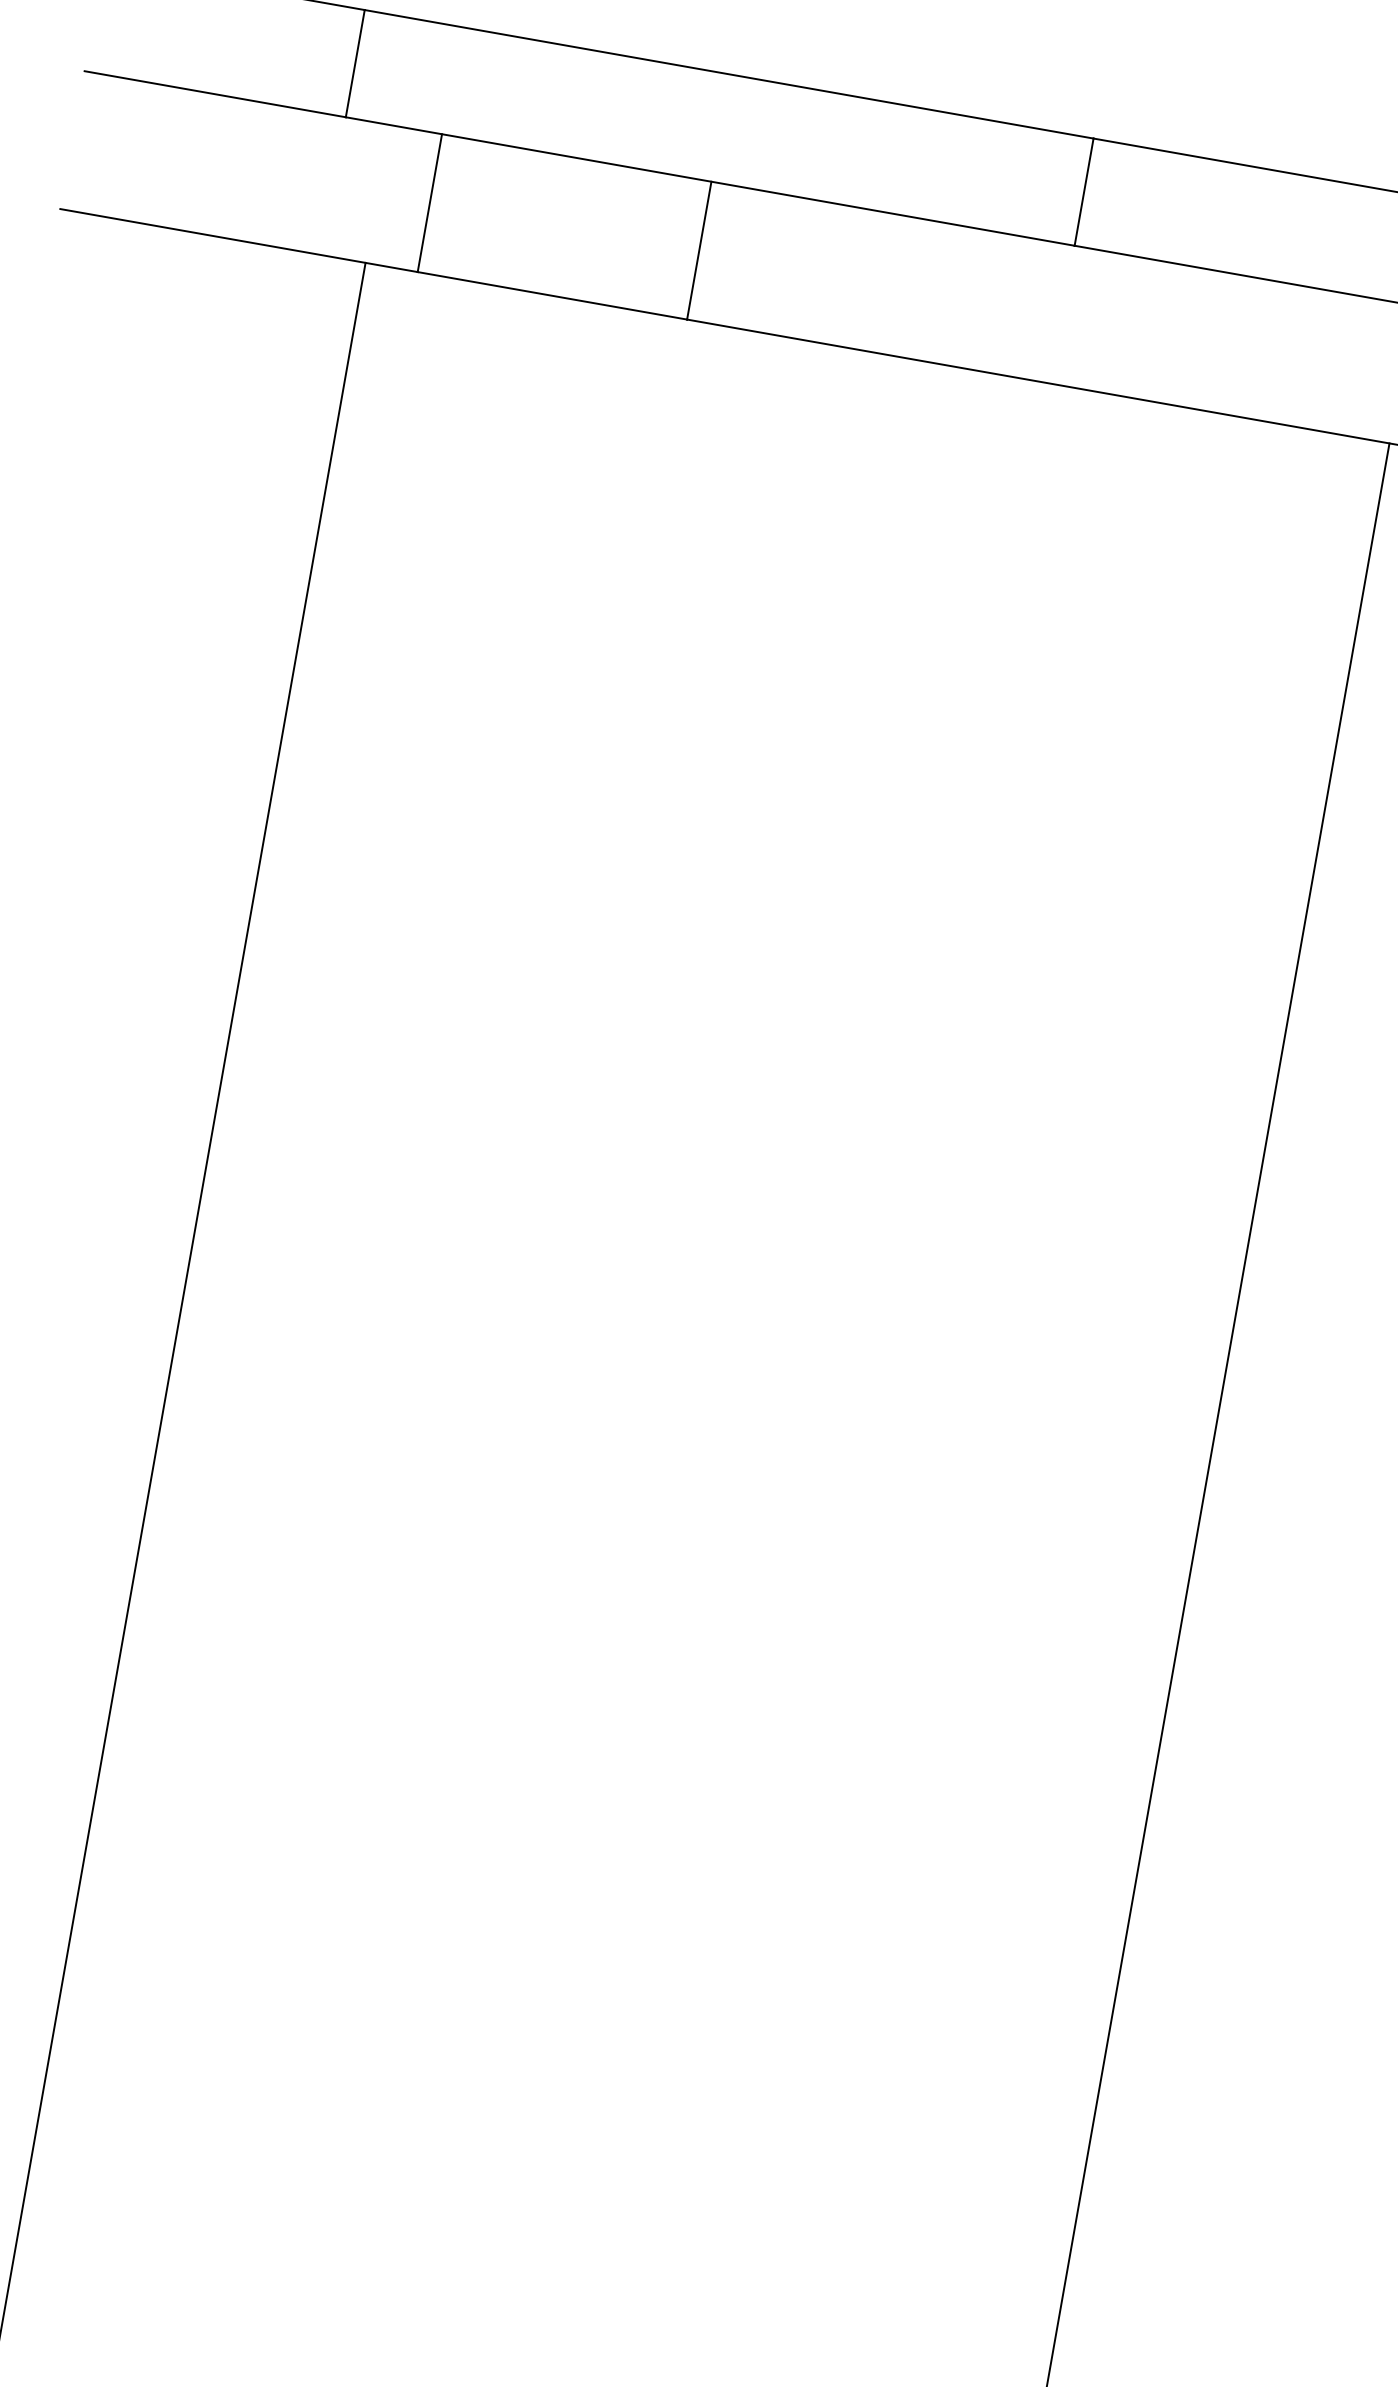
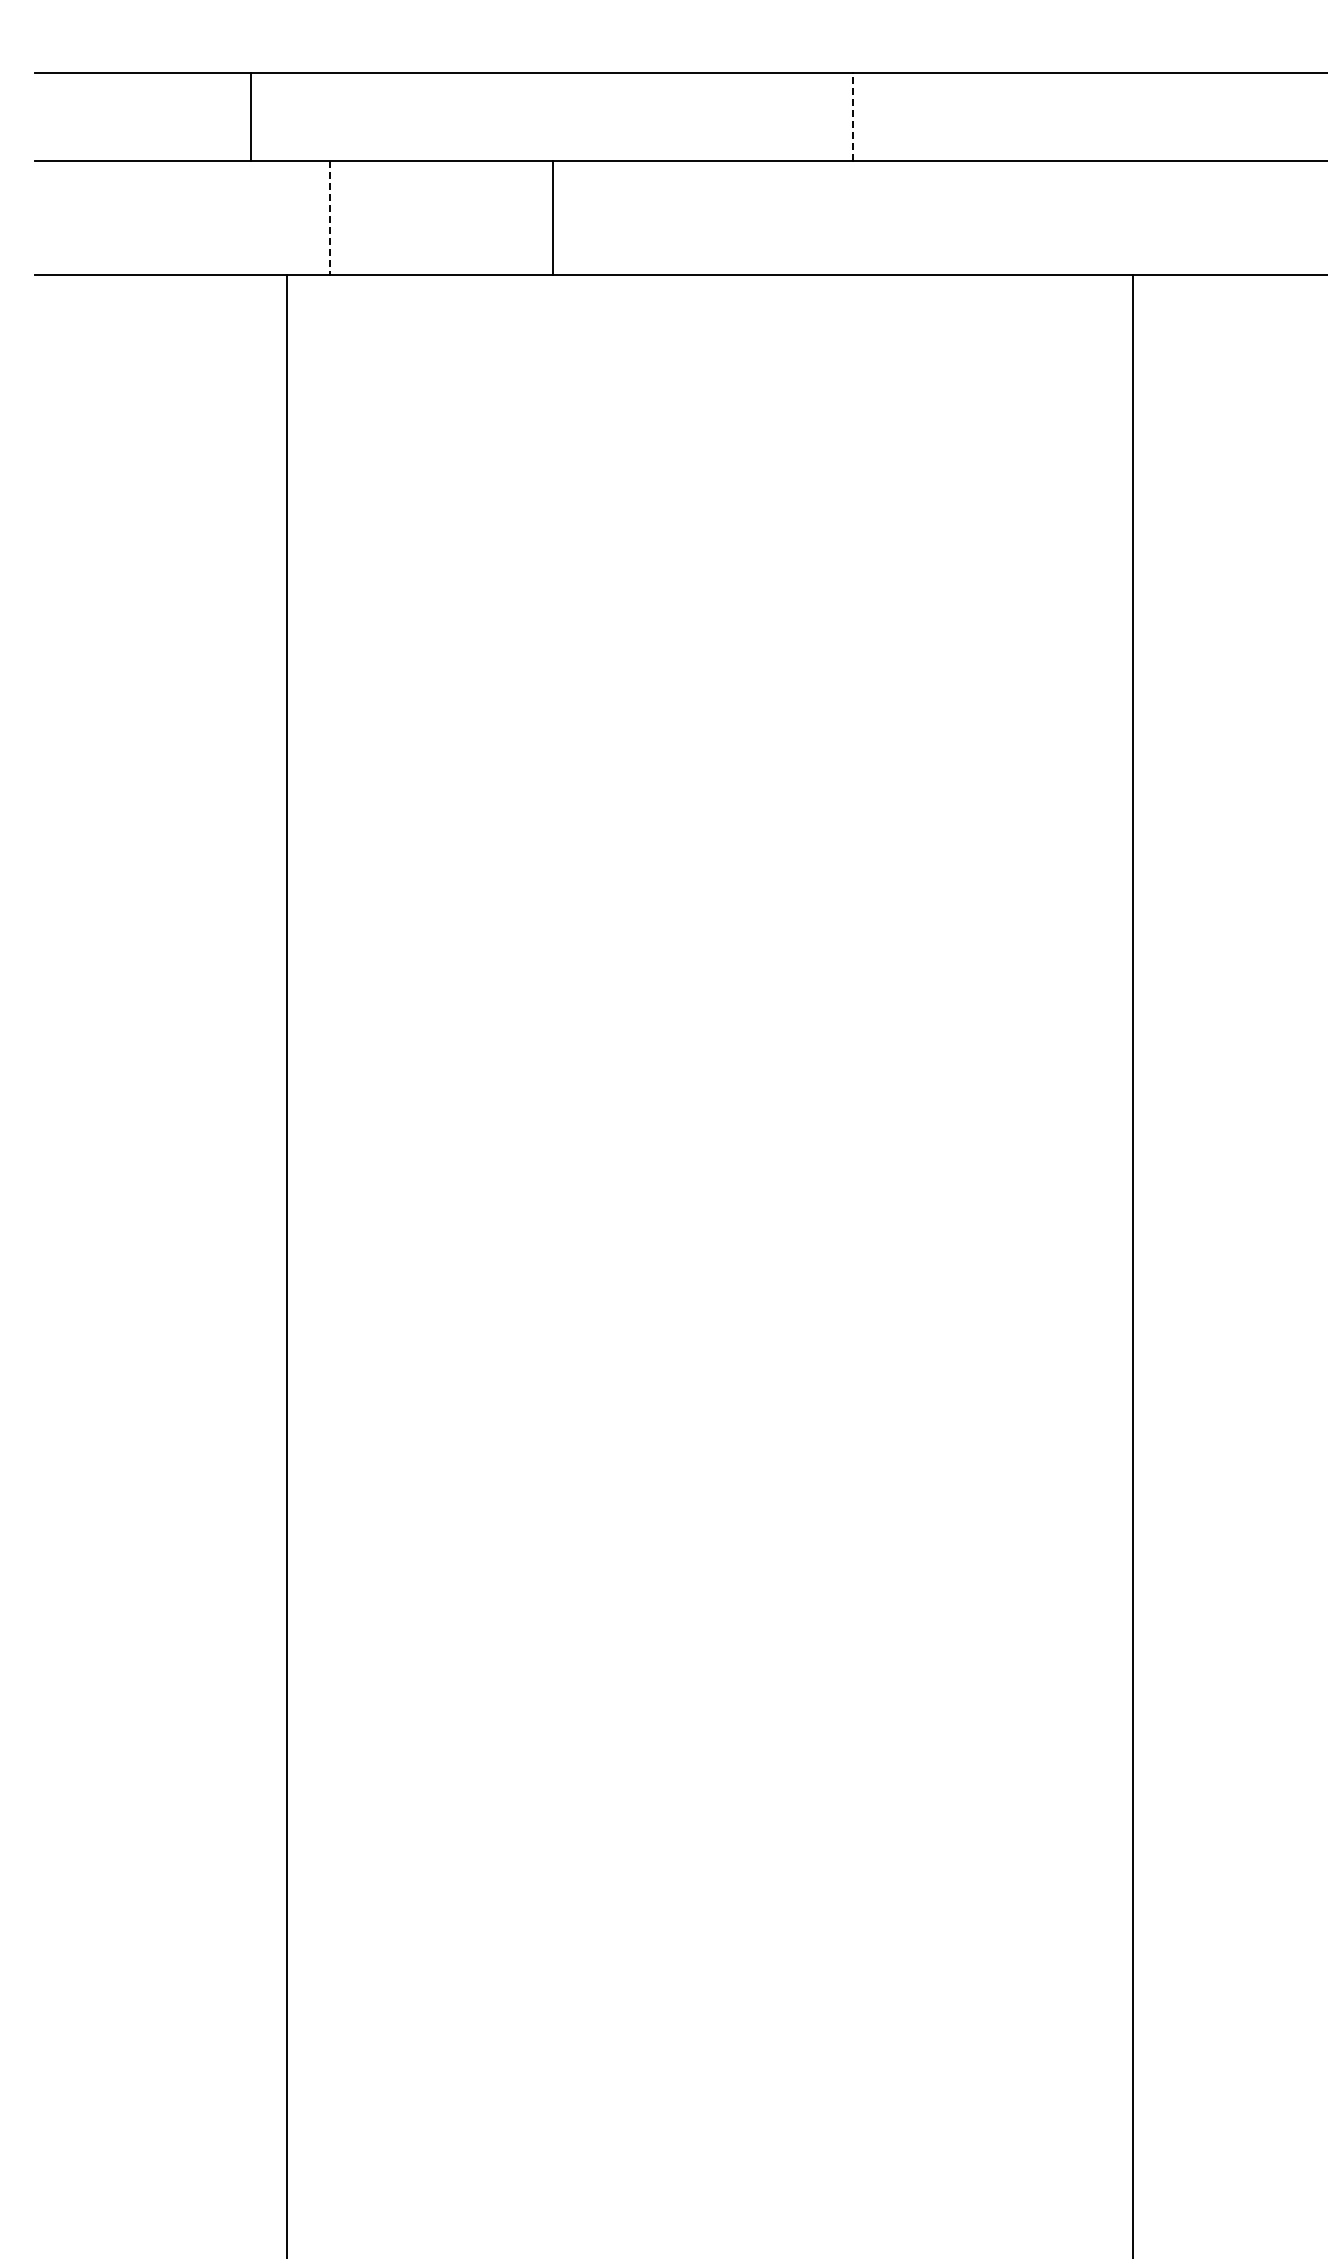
line: (1083, 191) -> (852, 116), solid -> dashed
line: (430, 203) -> (330, 218), solid -> dashed

